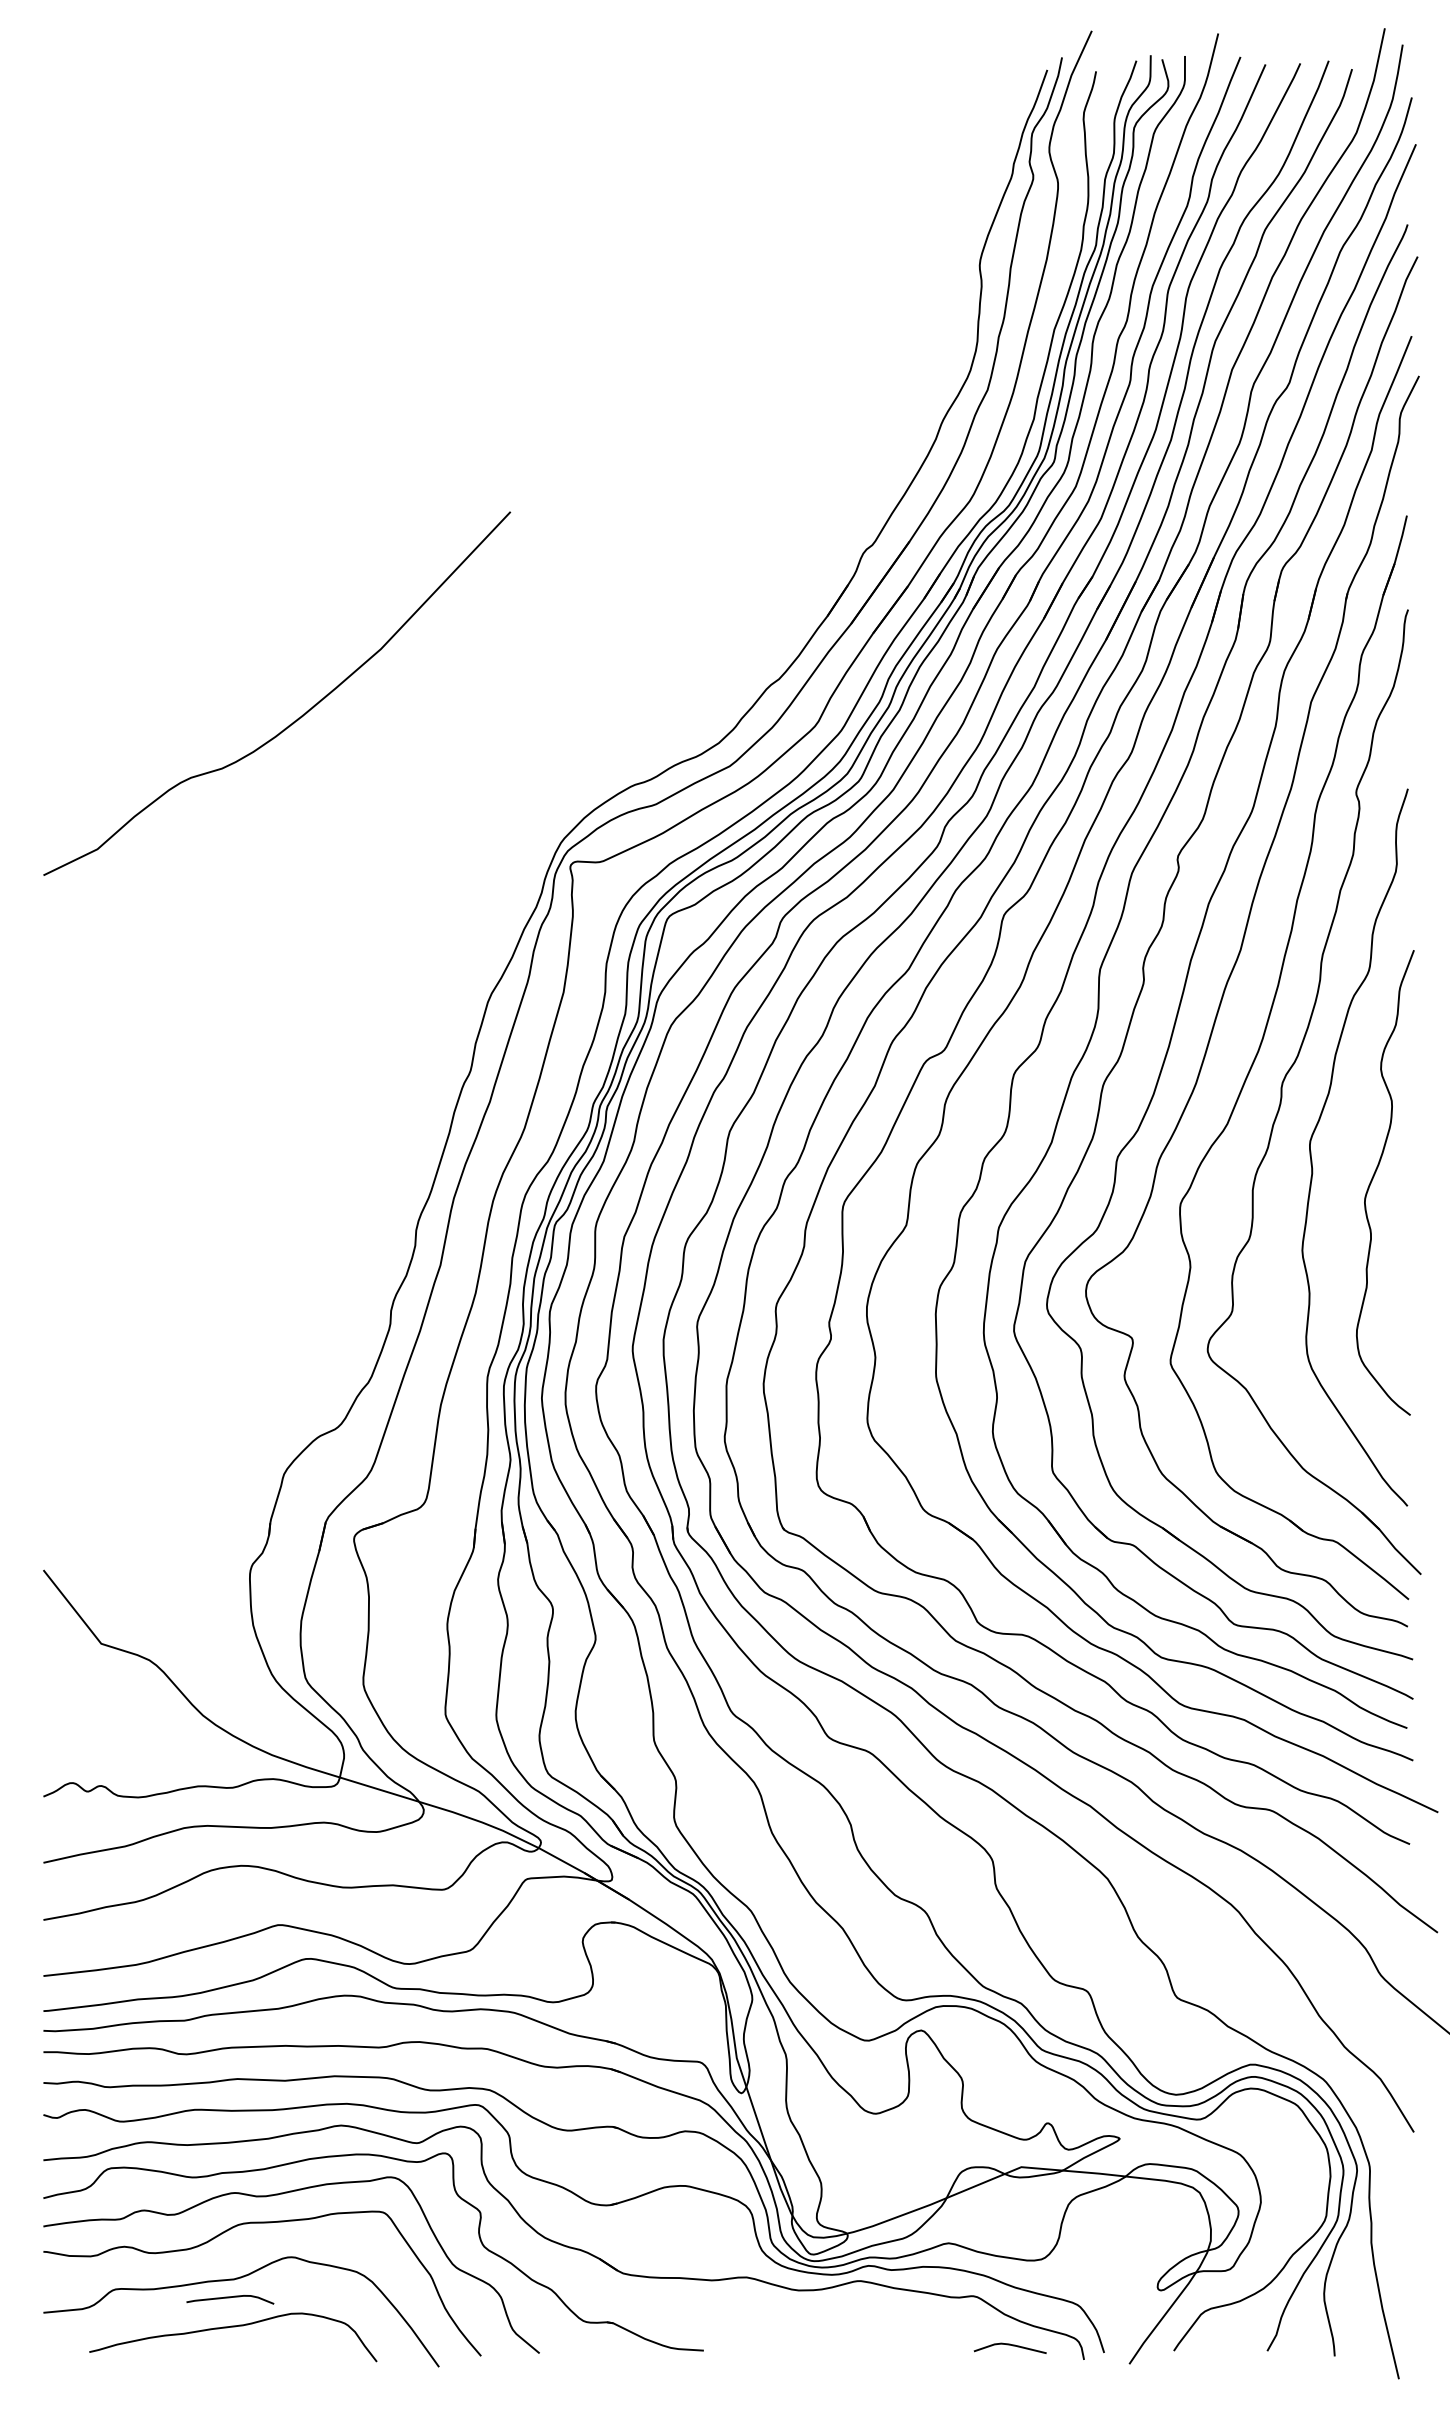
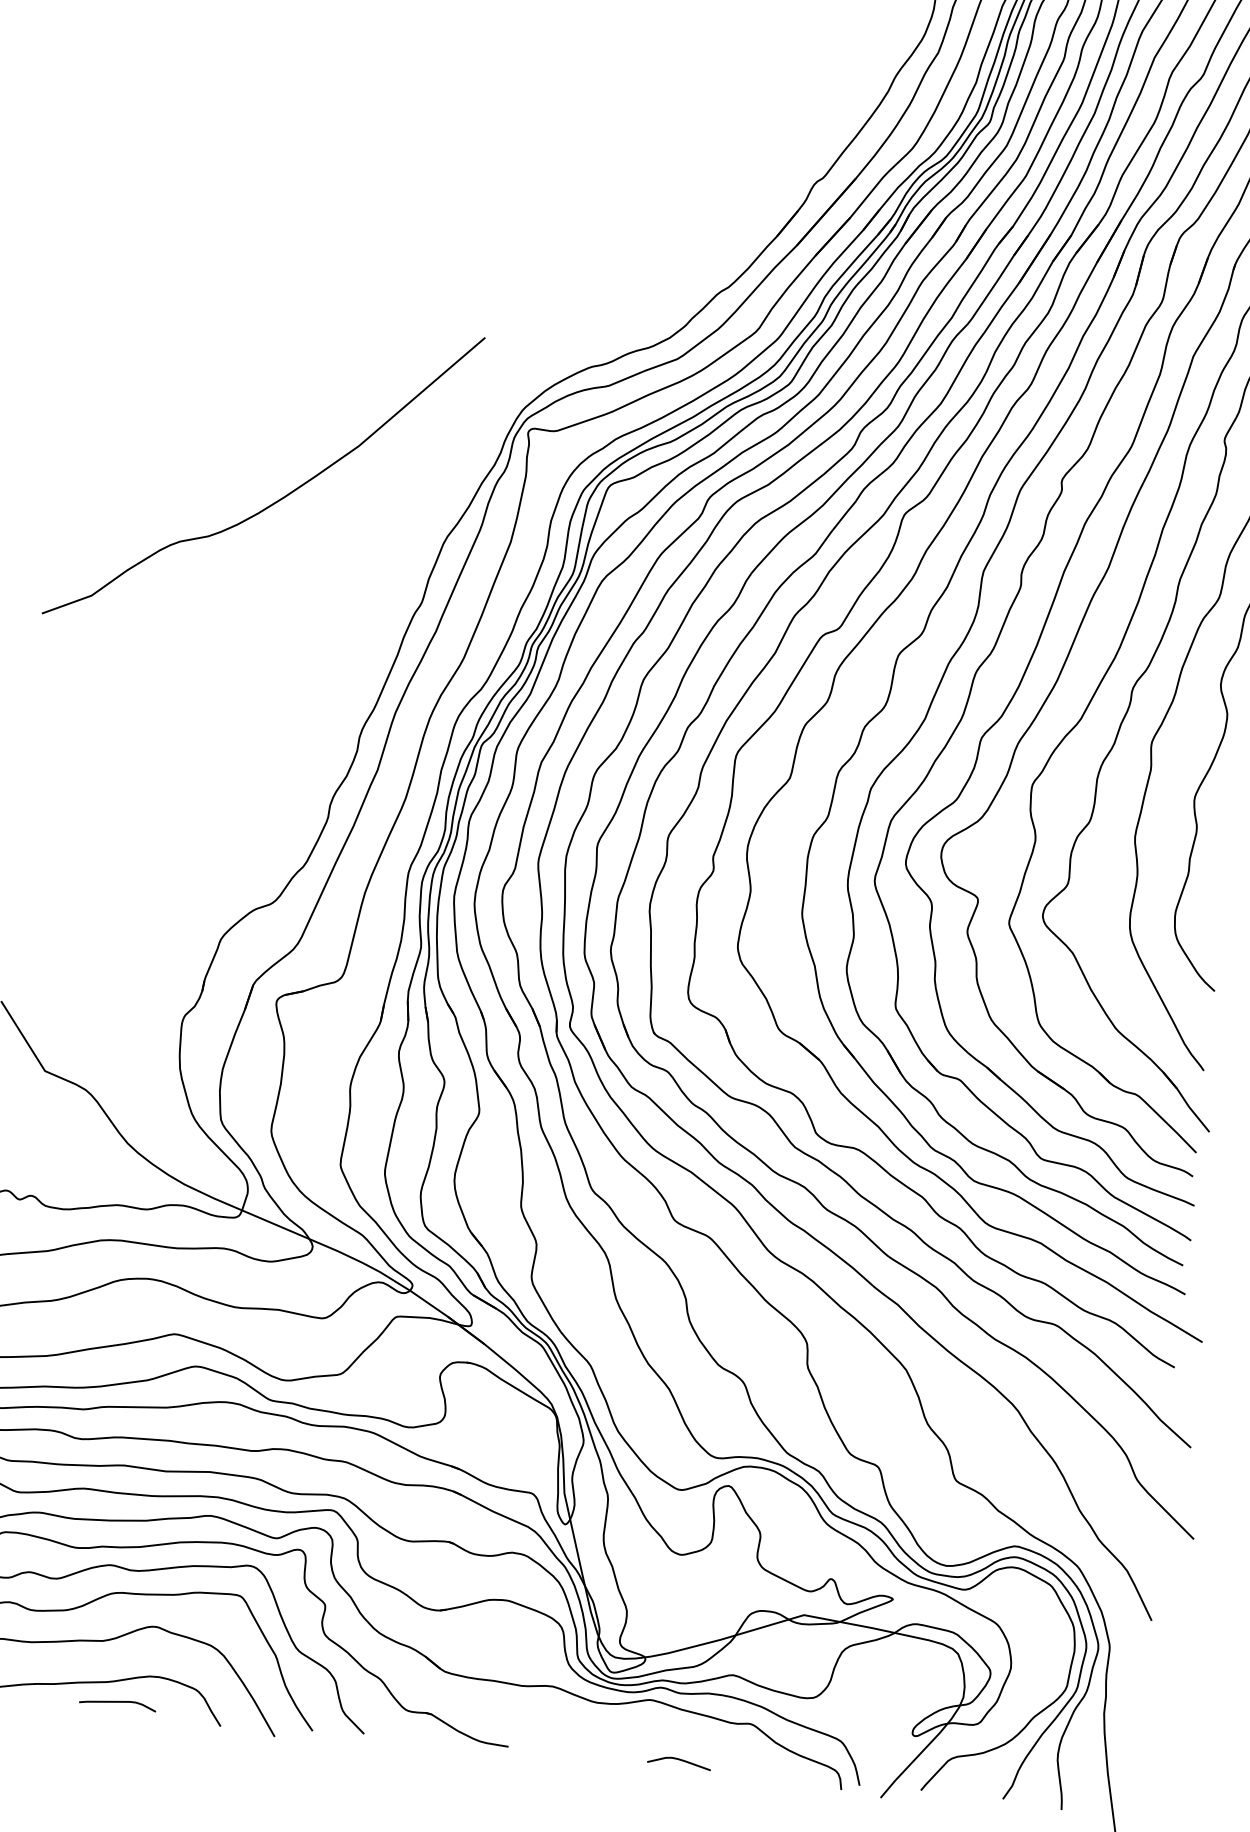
curve: (298, 717) -> (280, 498), moved
curve: (230, 2298) -> (118, 1702), moved
curve: (1009, 2345) -> (678, 1760), moved

